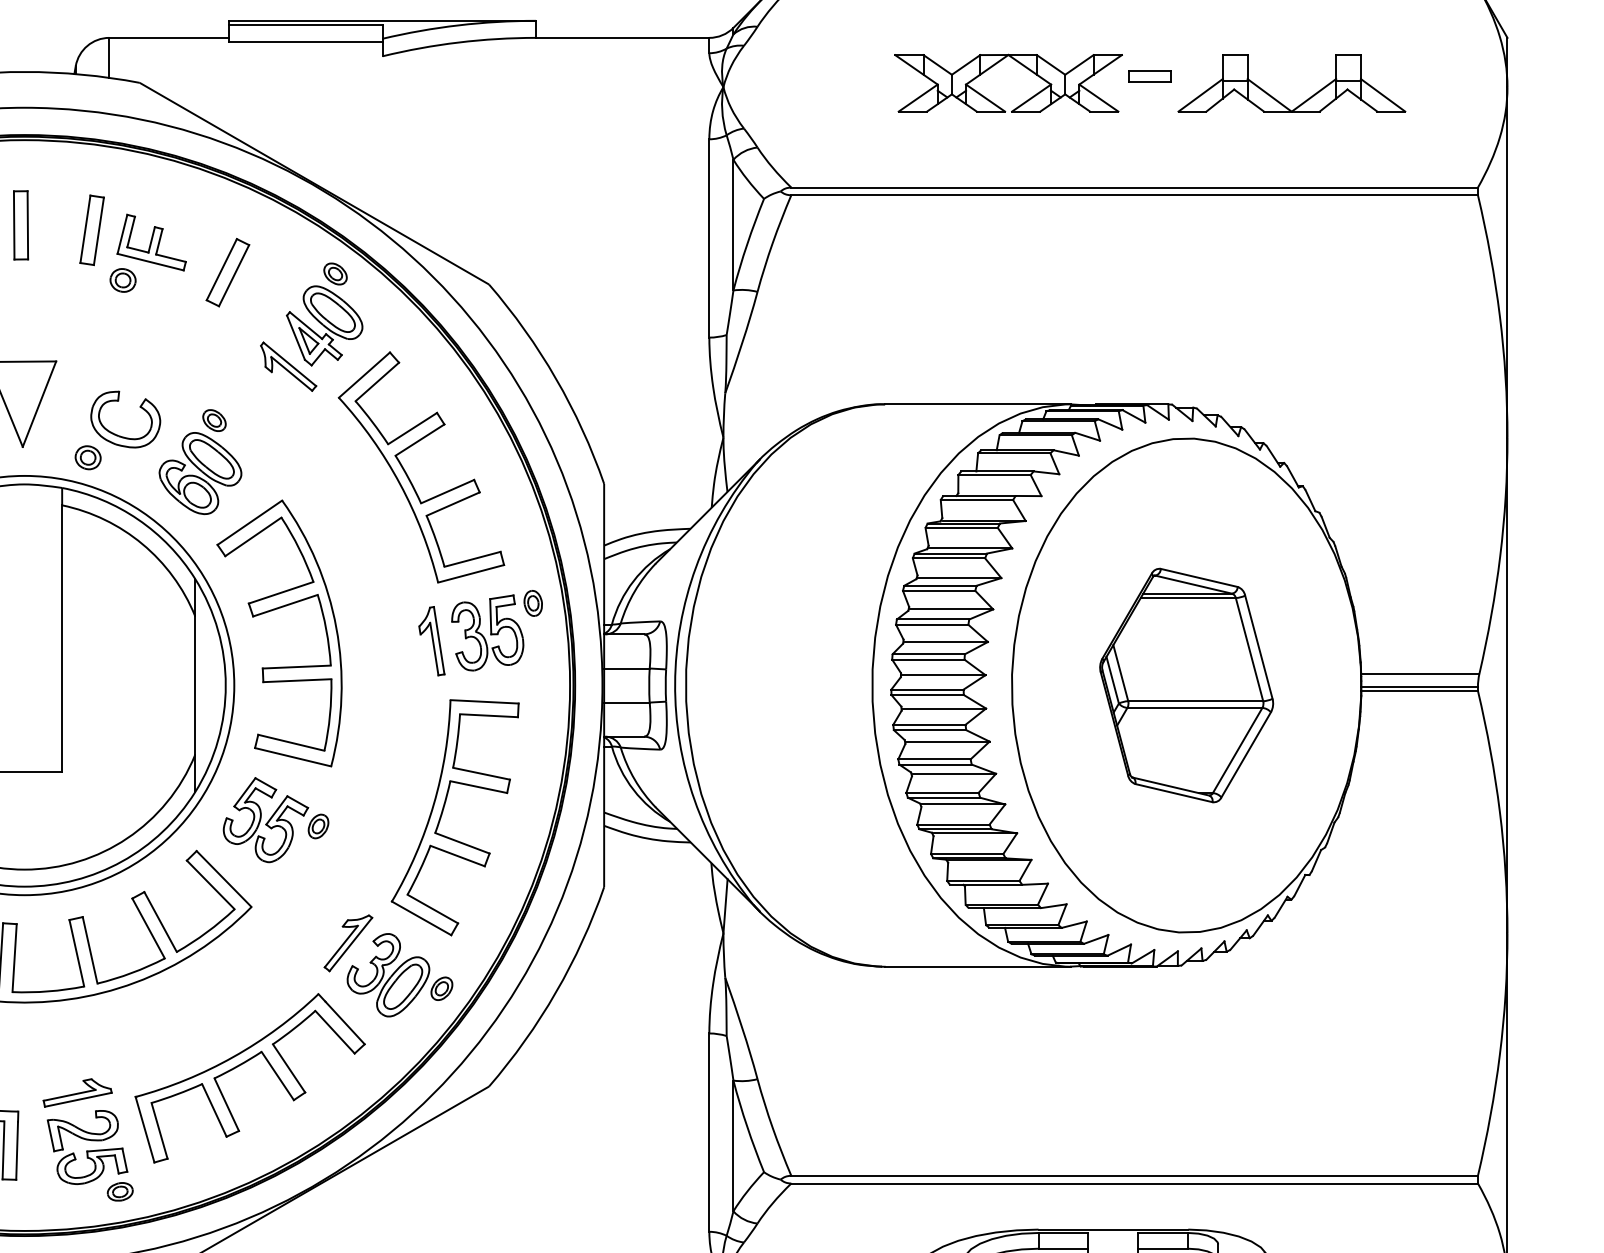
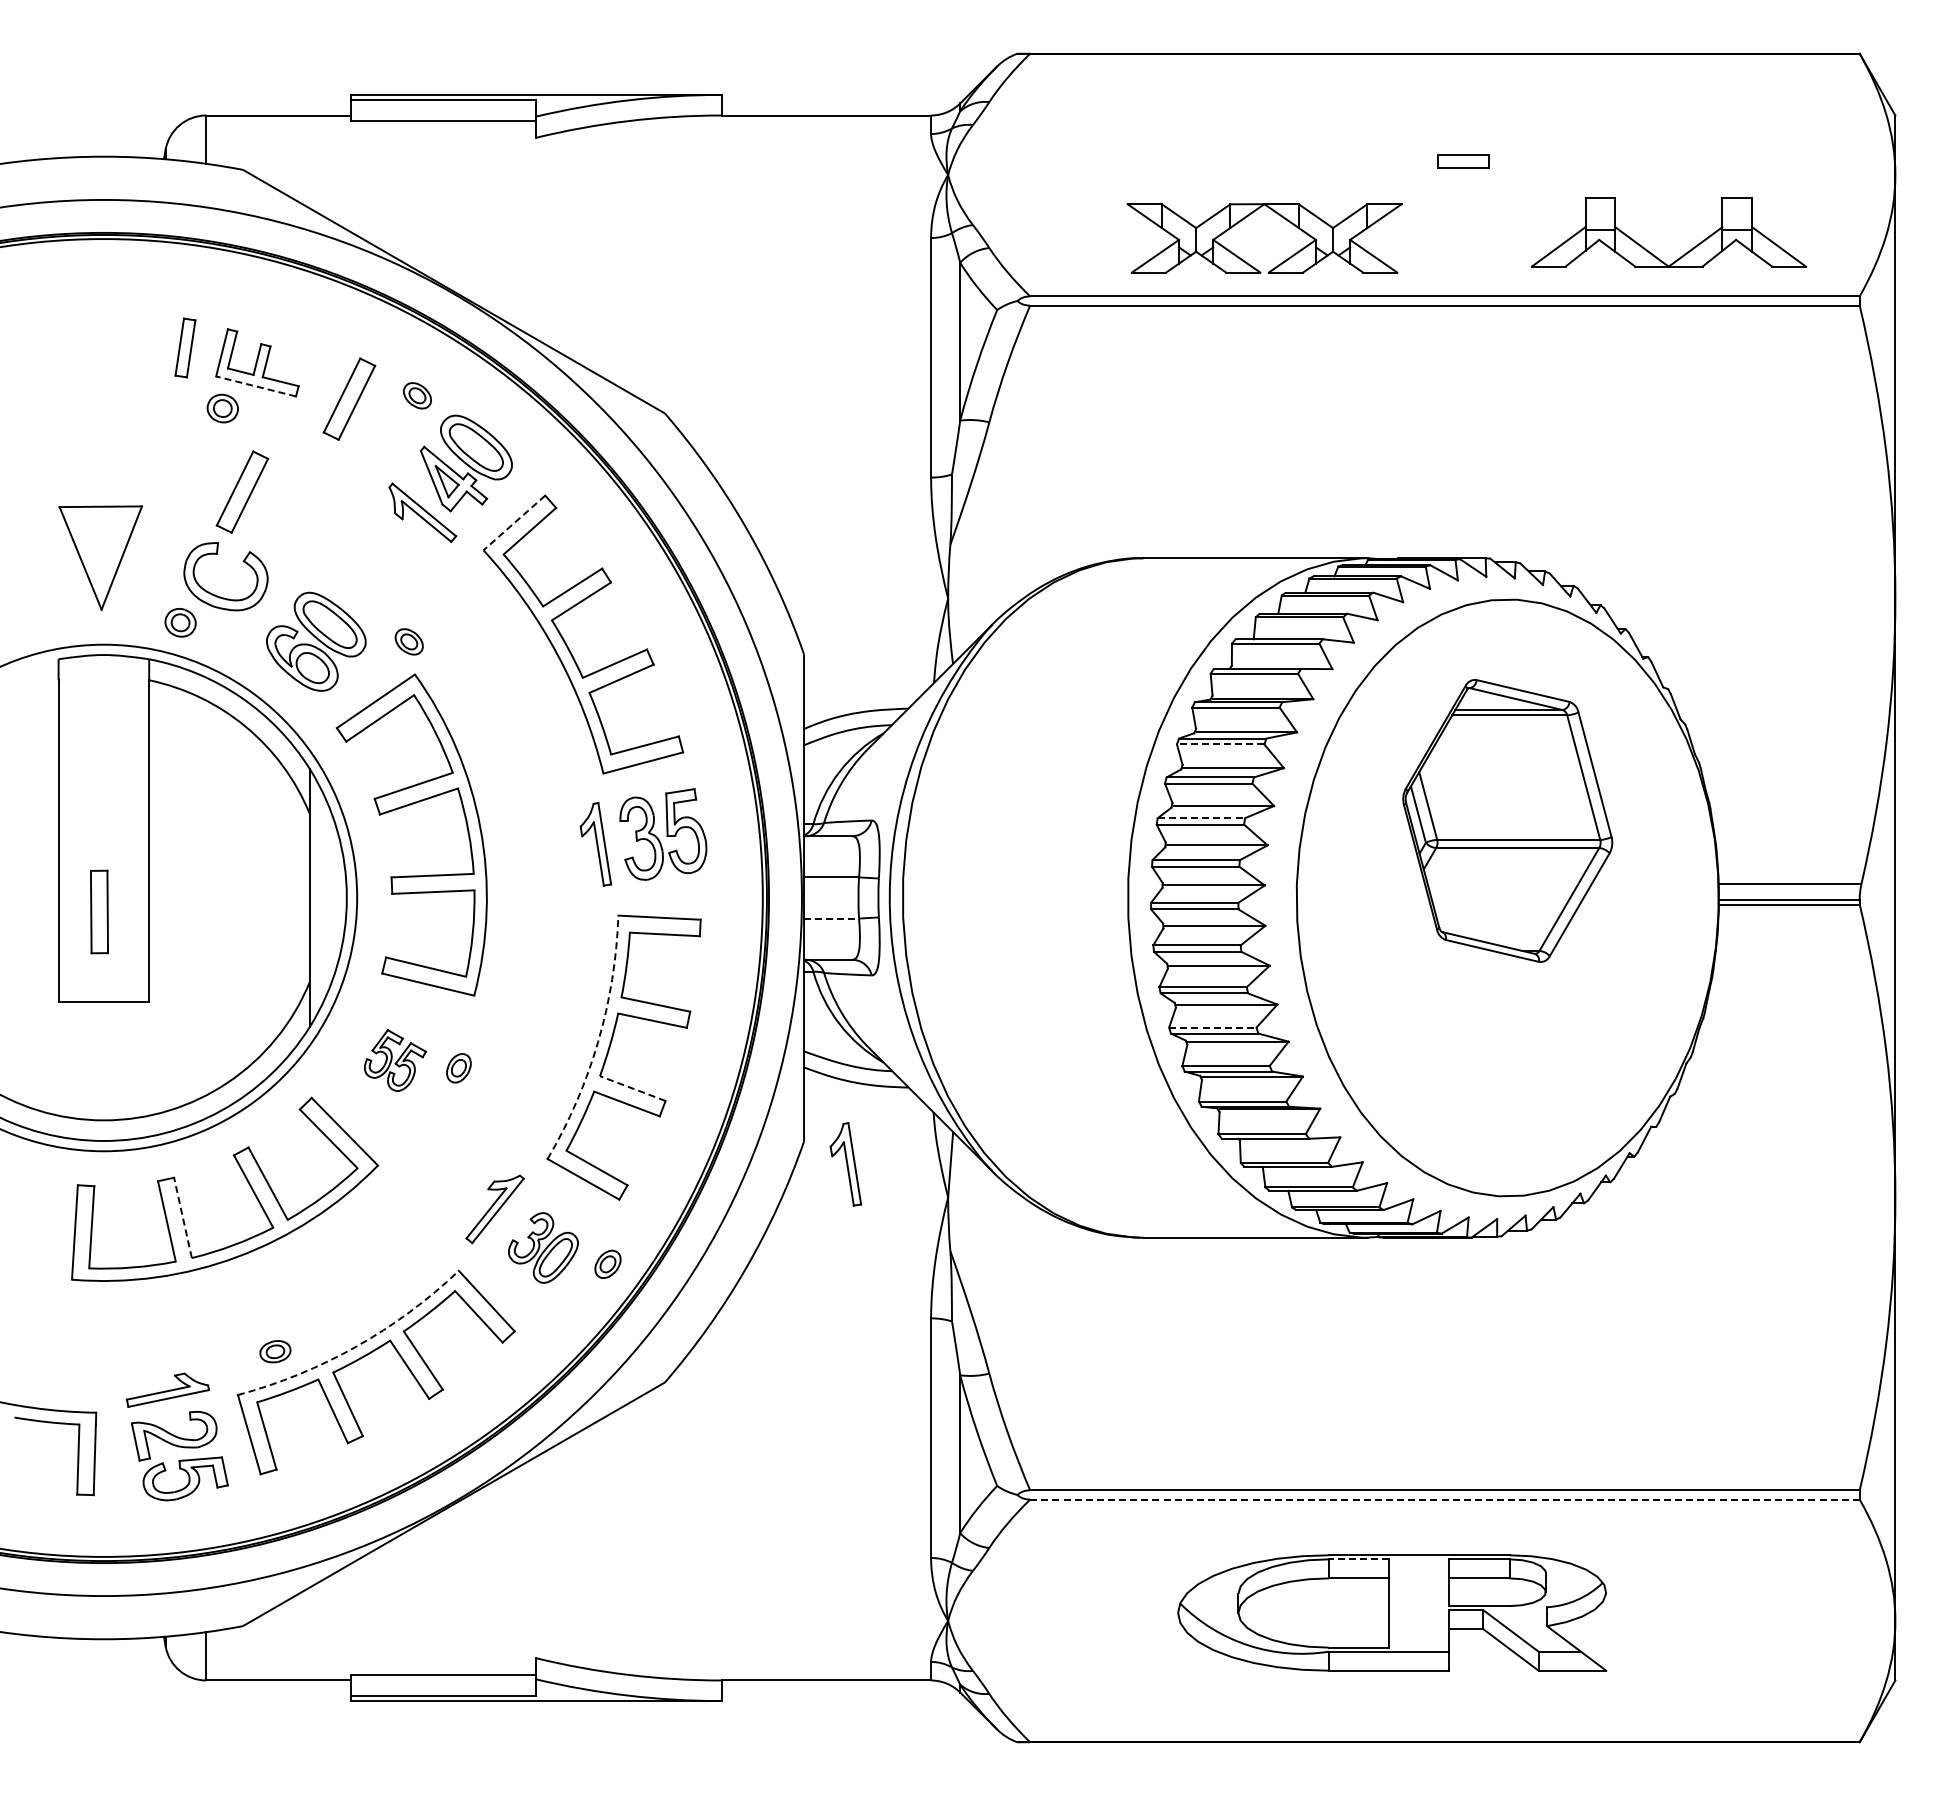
part: (996, 64) -> (1250, 215), moved
part: (1277, 99) -> (1651, 252), moved
part: (21, 224) -> (99, 911), moved
part: (92, 229) -> (185, 347), size x0.7
line: (150, 262) -> (255, 386), solid -> dashed
part: (335, 273) -> (417, 395), moved
part: (139, 349) -> (242, 491), added
line: (364, 375) -> (514, 523), solid -> dashed
part: (213, 420) -> (408, 641), moved
line: (948, 558) -> (1220, 744), solid -> dashed
part: (532, 603) -> (717, 798), removed
line: (933, 619) -> (1201, 818), solid -> dashed
part: (1186, 685) -> (1507, 820), moved
line: (626, 702) -> (831, 918), solid -> dashed
line: (942, 792) -> (1212, 1027), solid -> dashed
arc: (434, 804) -> (598, 1041), solid -> dashed
part: (266, 820) -> (395, 1060), size x0.6
line: (462, 843) -> (632, 1088), solid -> dashed
part: (638, 906) -> (845, 1164), added
line: (89, 950) -> (182, 1217), solid -> dashed
part: (388, 974) -> (543, 1247), size x0.7
arc: (233, 1056) -> (356, 1346), solid -> dashed
line: (1134, 1183) -> (1444, 1499), solid -> dashed
part: (120, 1191) -> (275, 1351), moved
line: (1063, 1233) -> (1358, 1559), solid -> dashed

